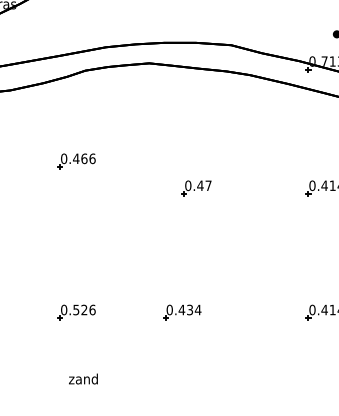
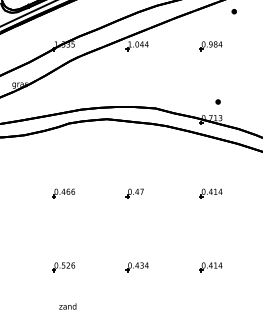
part: (76, 161) -> (63, 193), moved
part: (180, 313) -> (136, 267), moved

